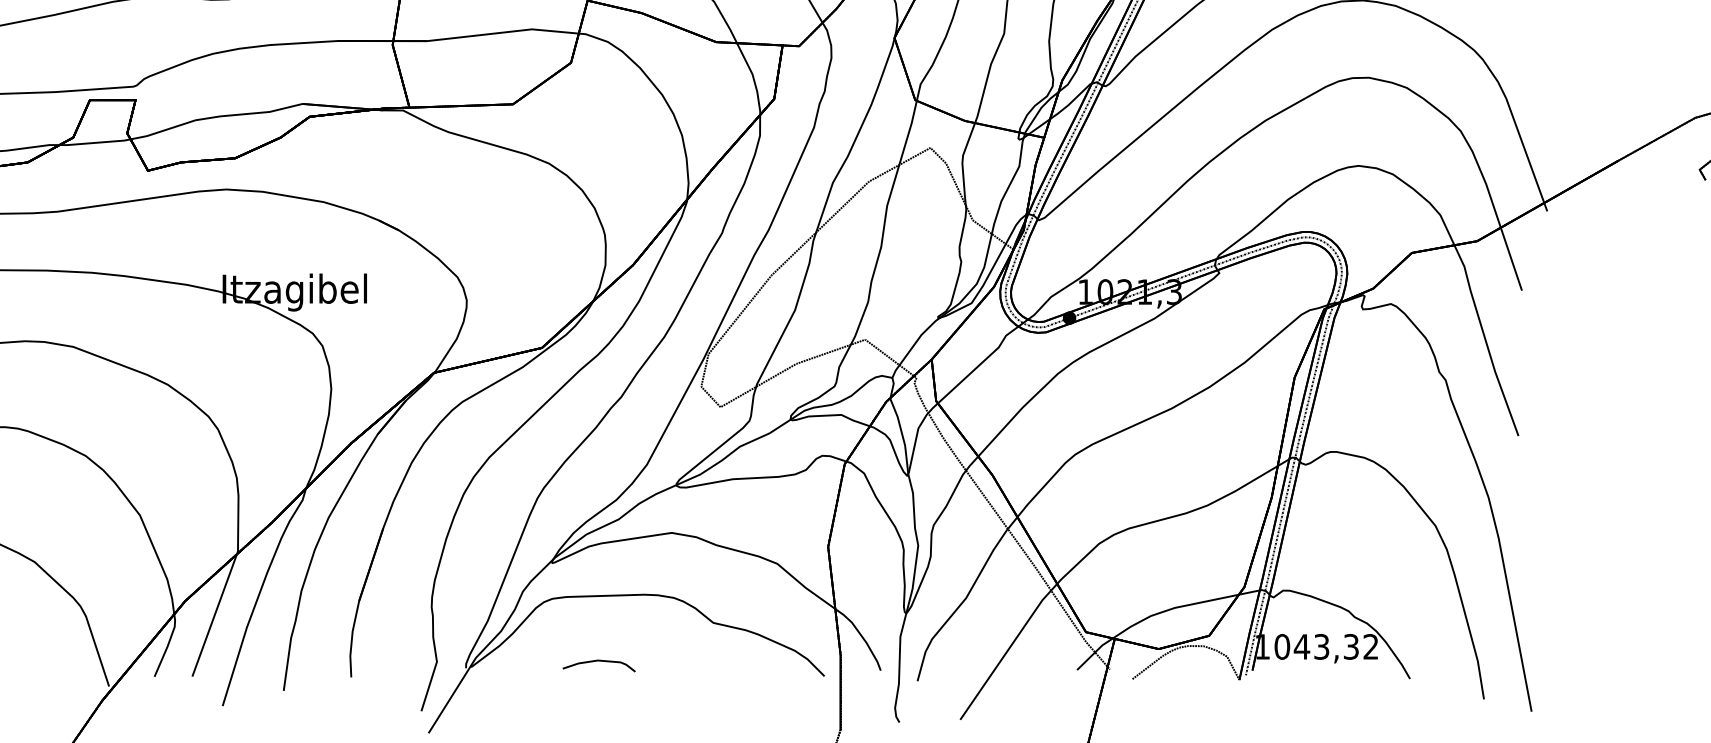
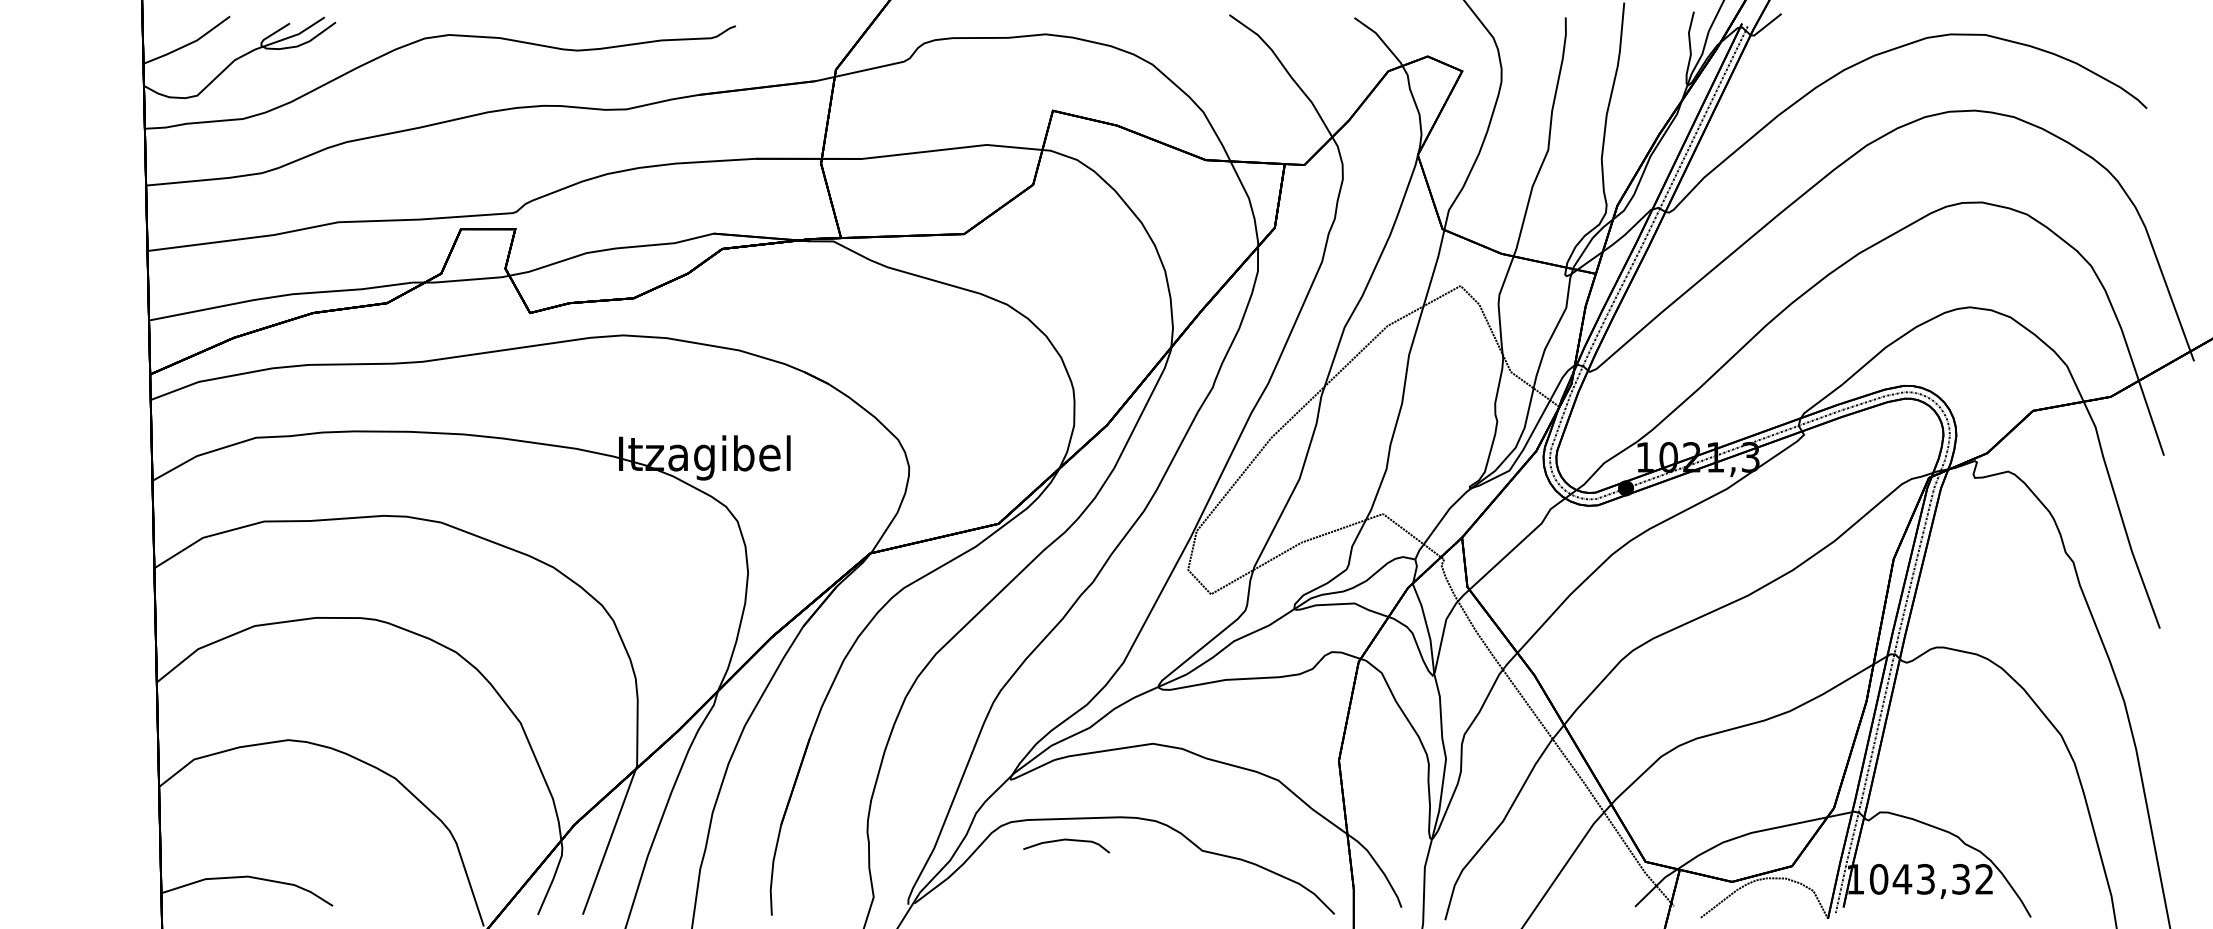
curve: (599, 661) -> (1066, 840), moved

